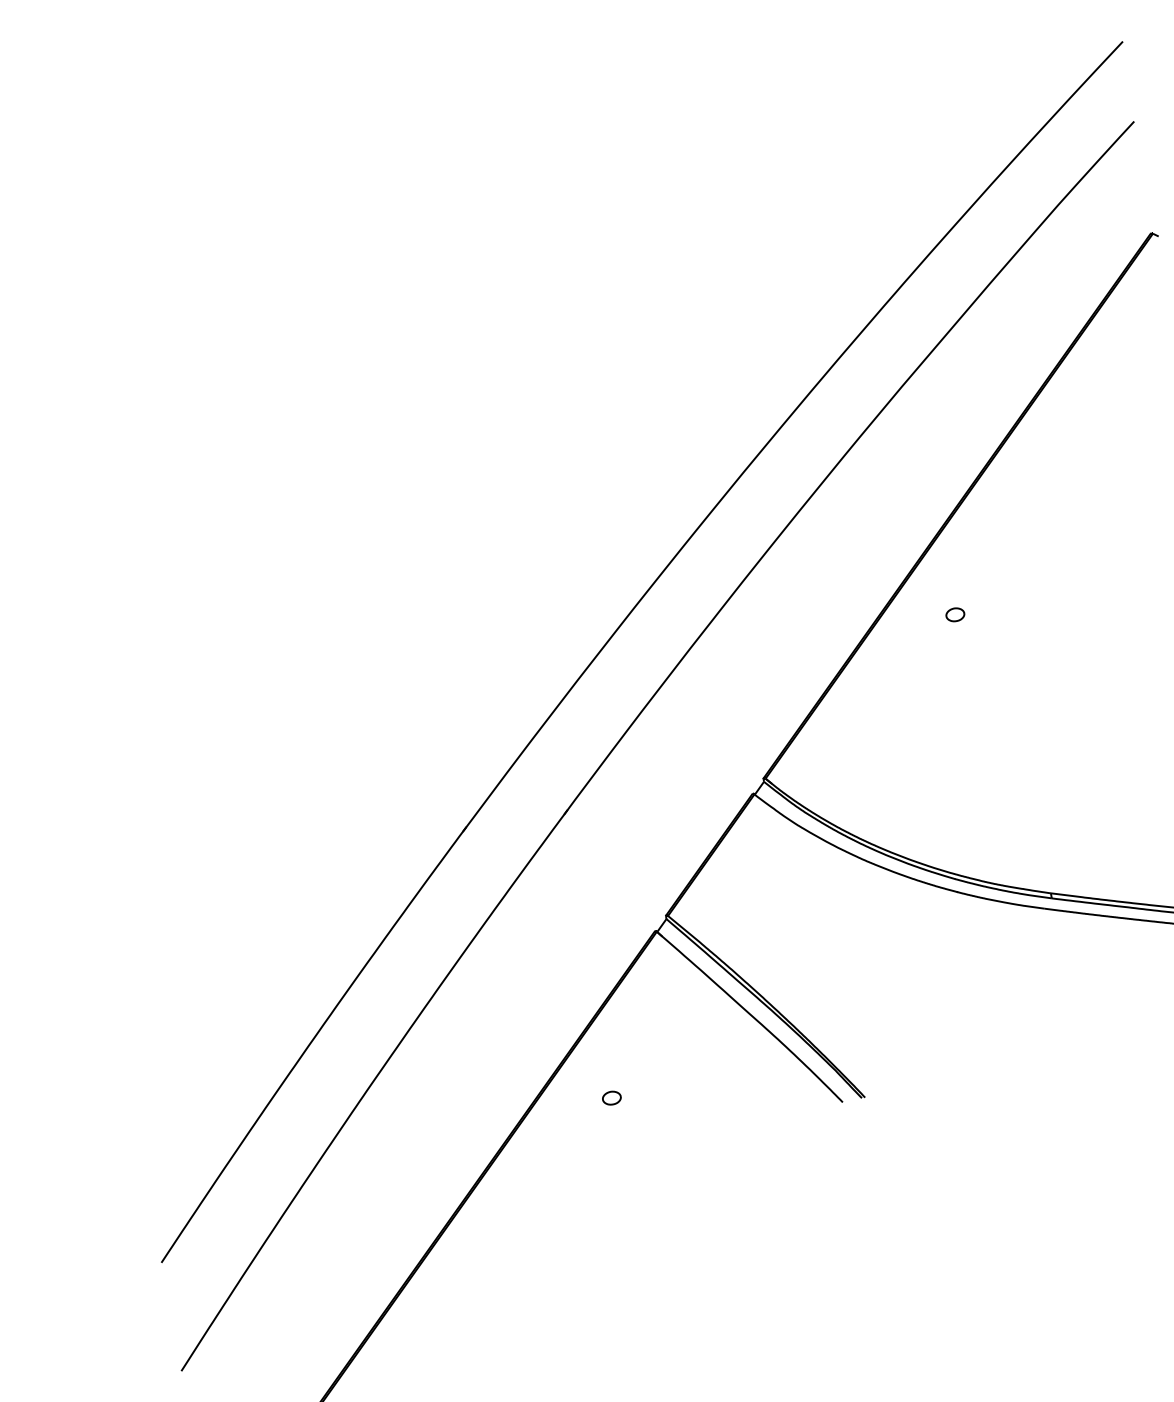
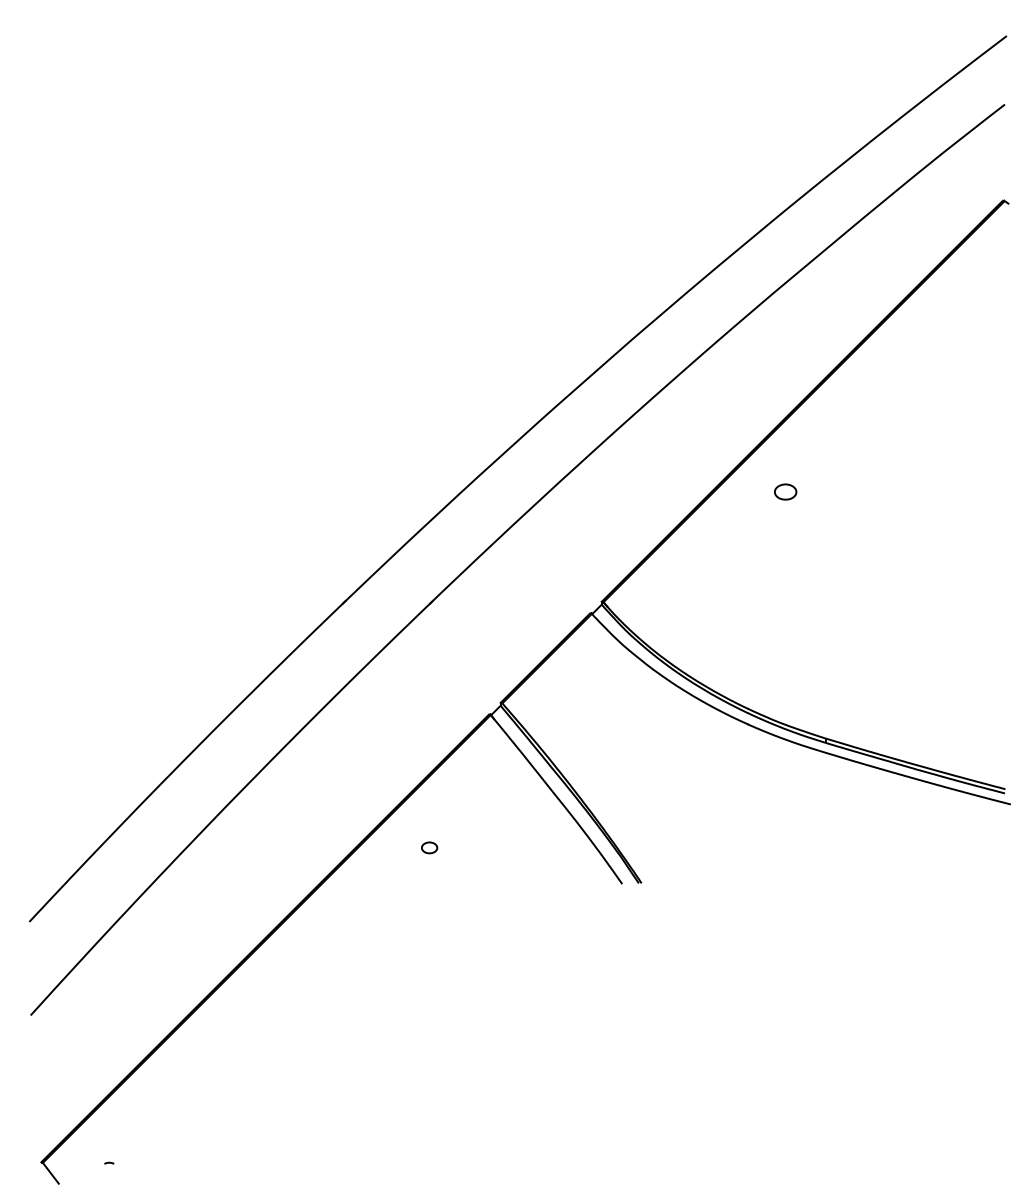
part: (954, 614) -> (784, 491), size x1.4

